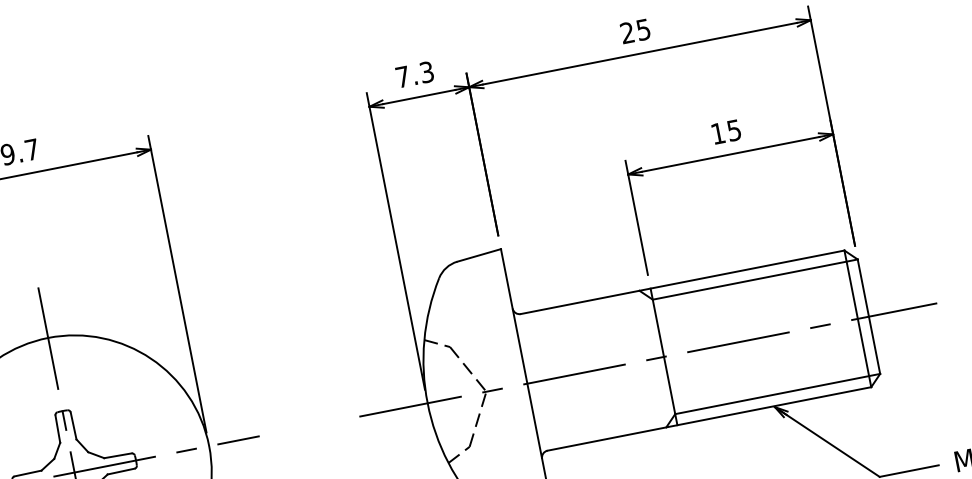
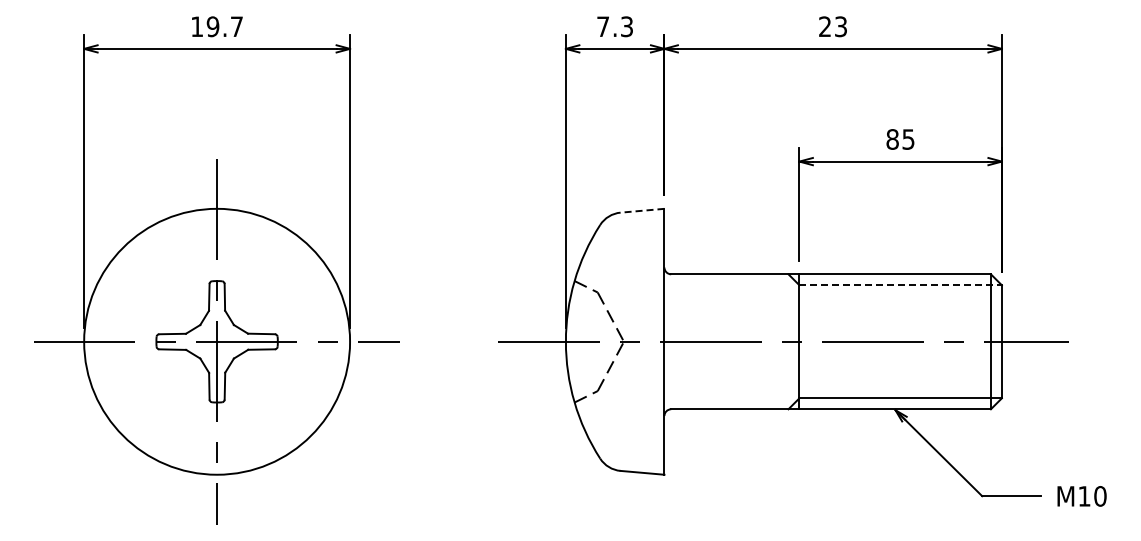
text: (642, 29) -> (840, 26), 25 -> 23
text: (718, 133) -> (892, 139), 15 -> 85
line: (479, 255) -> (642, 210), solid -> dashed
line: (756, 279) -> (901, 285), solid -> dashed

